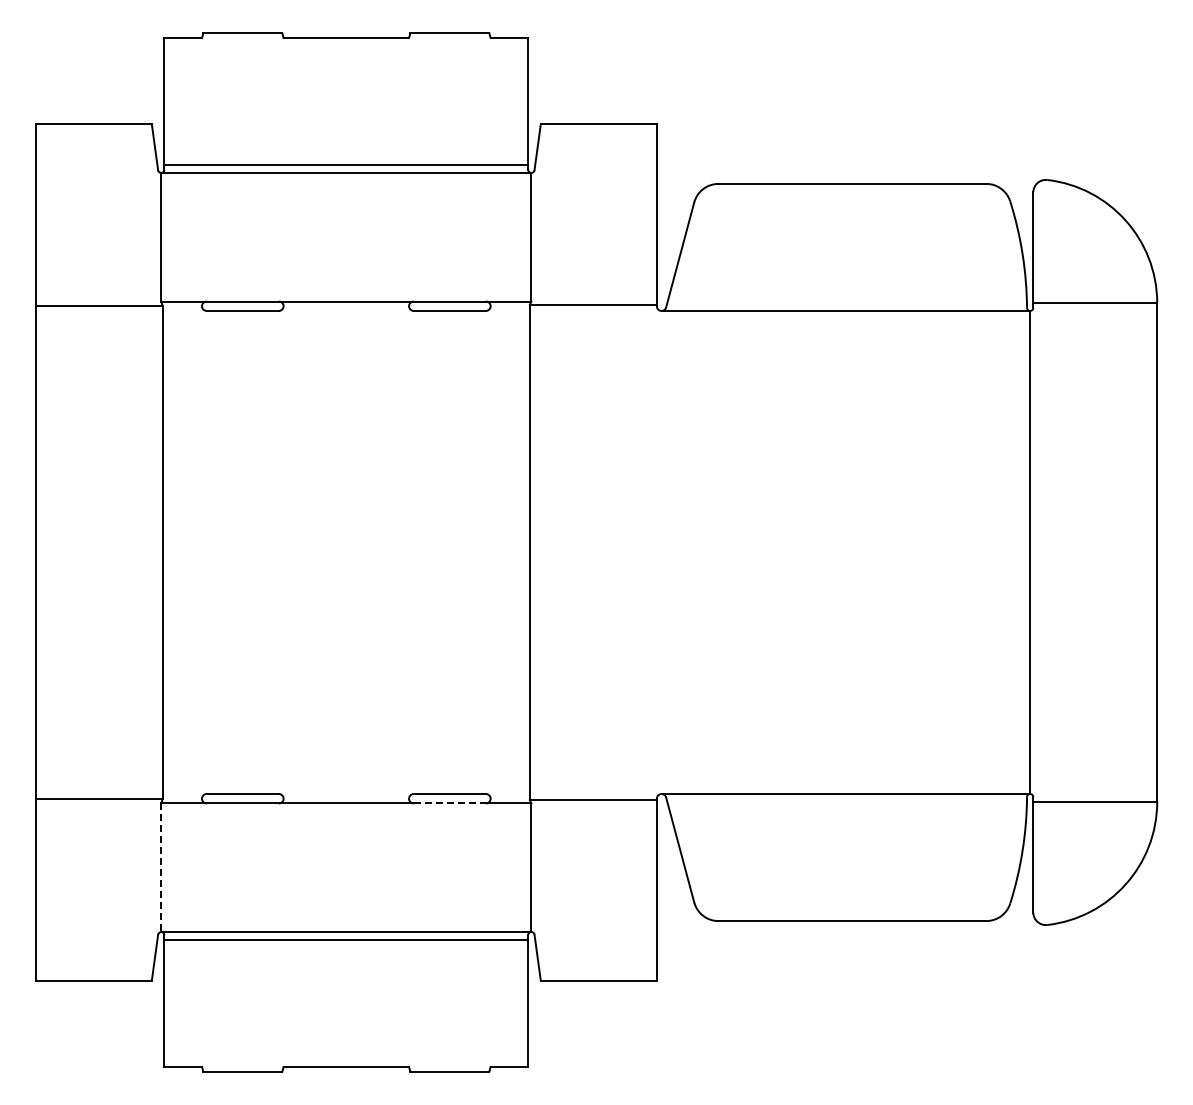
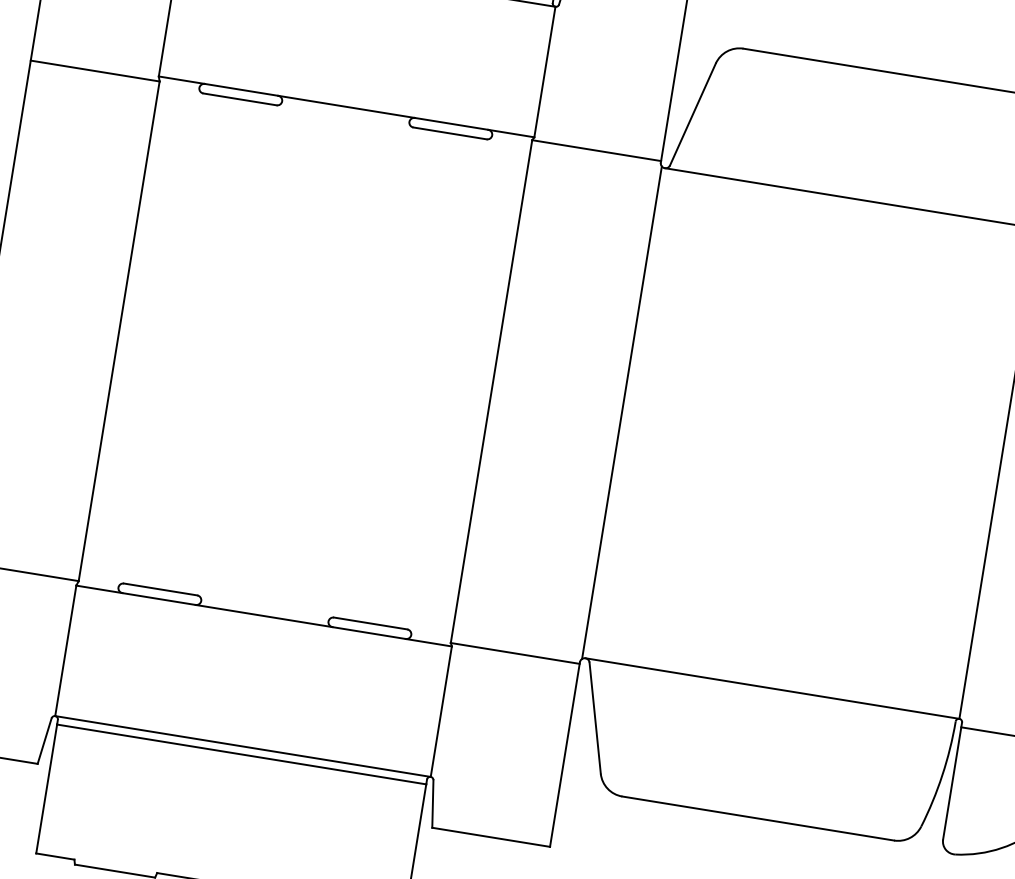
line: (658, 552) -> (622, 412), added
line: (450, 803) -> (369, 633), dashed -> solid
line: (161, 868) -> (65, 651), dashed -> solid

